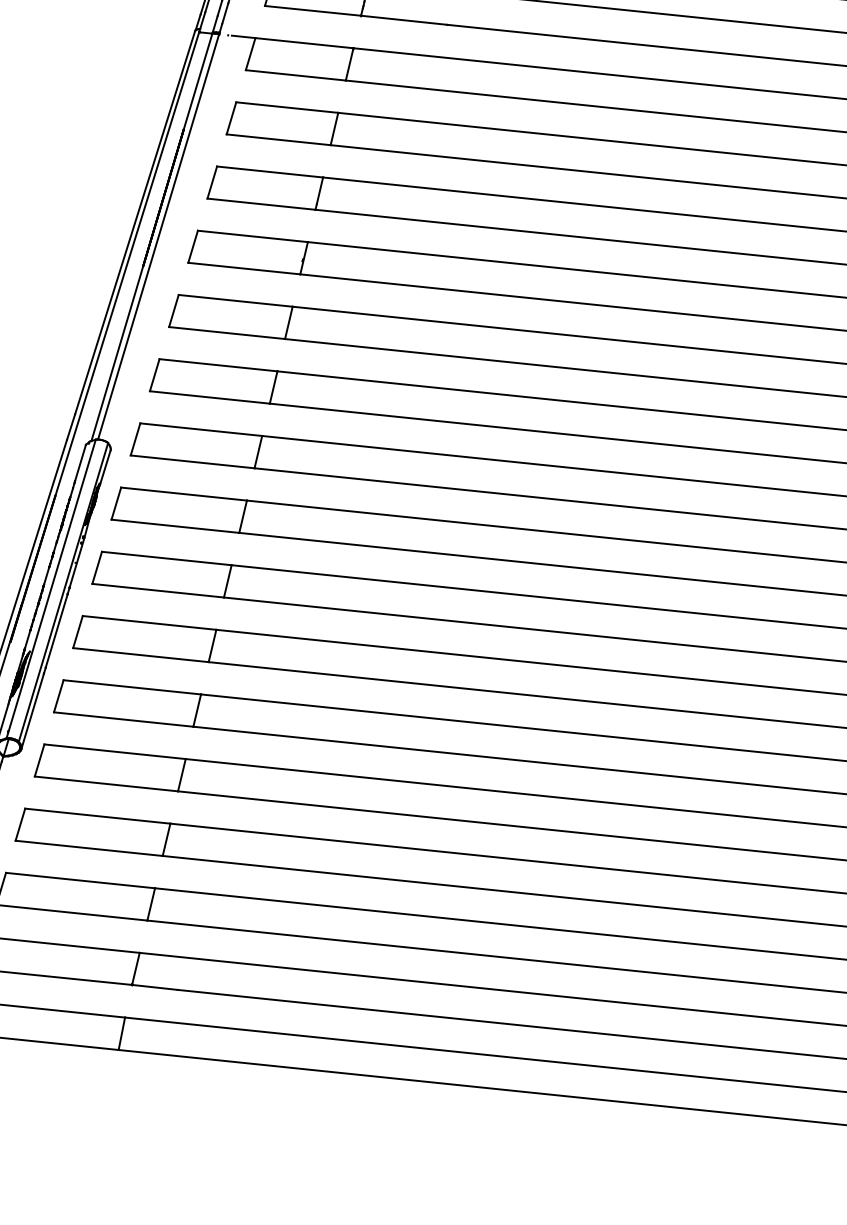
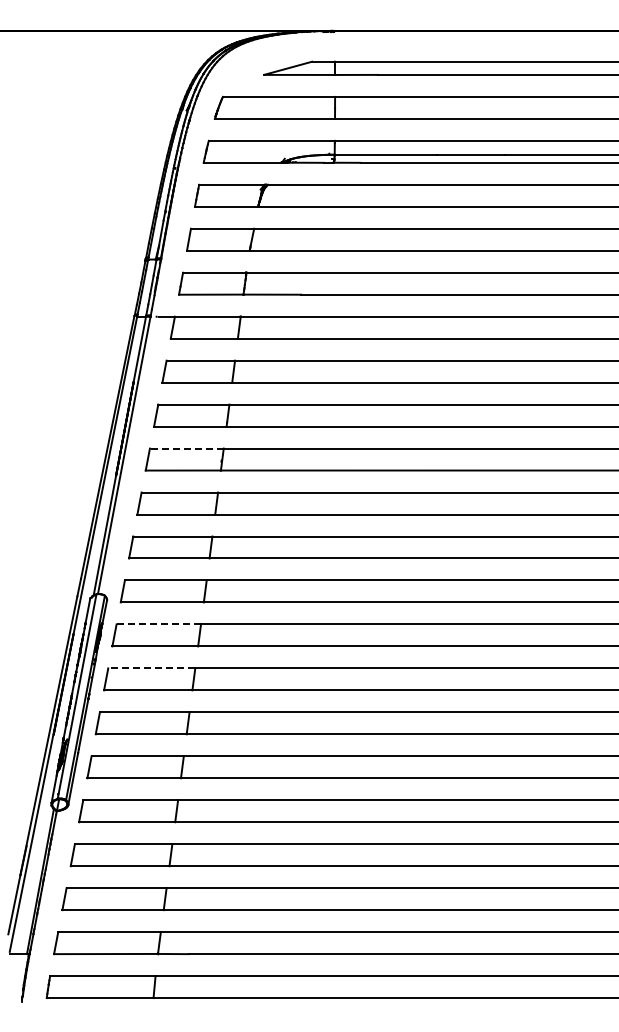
line: (252, 236) -> (186, 448), solid -> dashed
line: (183, 494) -> (158, 624), solid -> dashed
line: (166, 558) -> (151, 668), solid -> dashed

